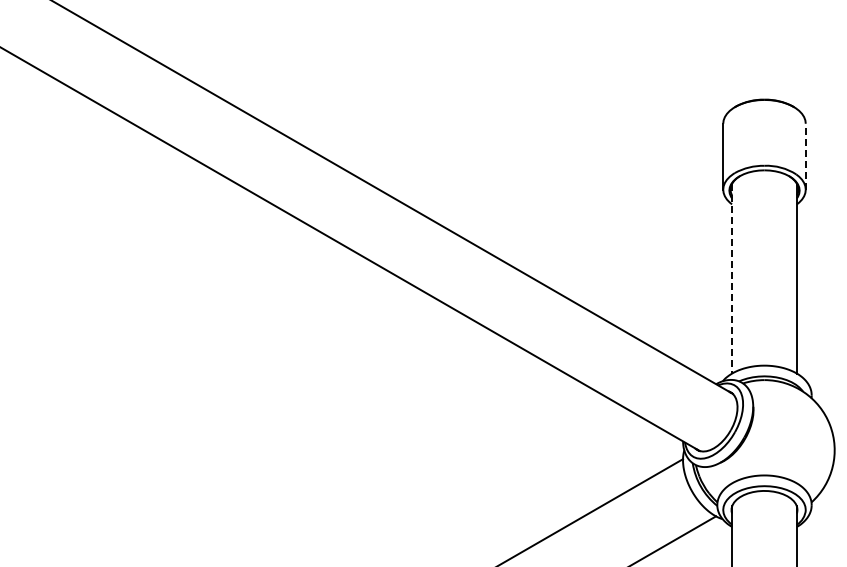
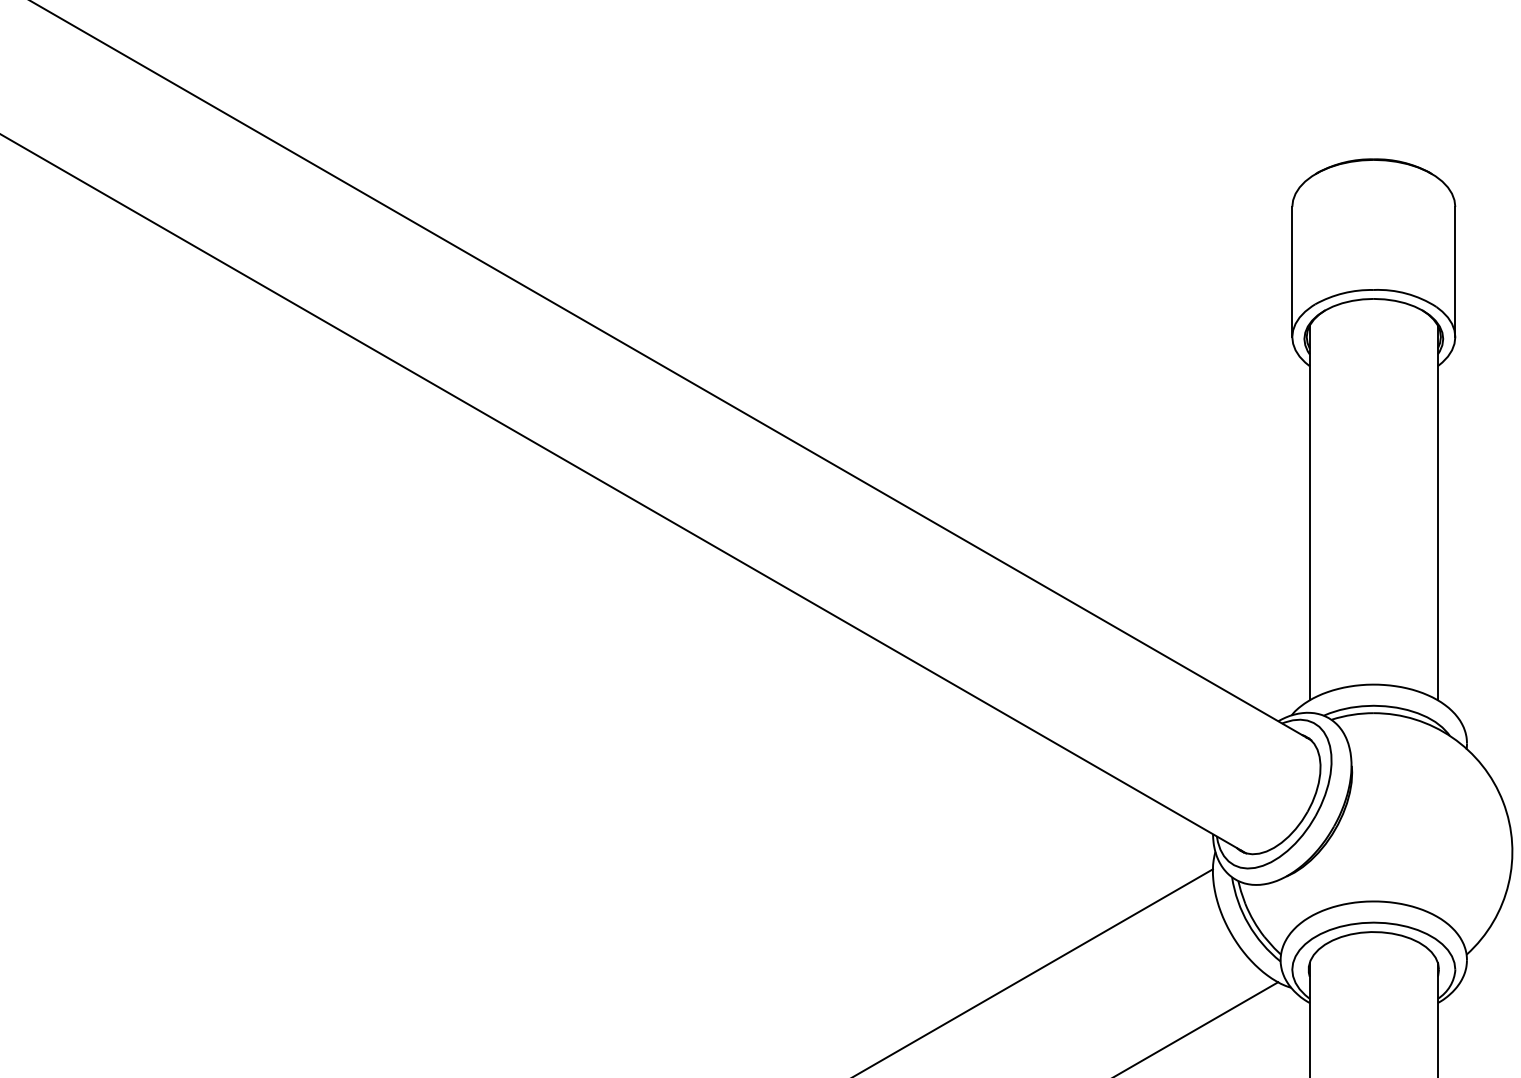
line: (805, 156) -> (1454, 271), dashed -> solid
line: (732, 278) -> (1310, 512), dashed -> solid

